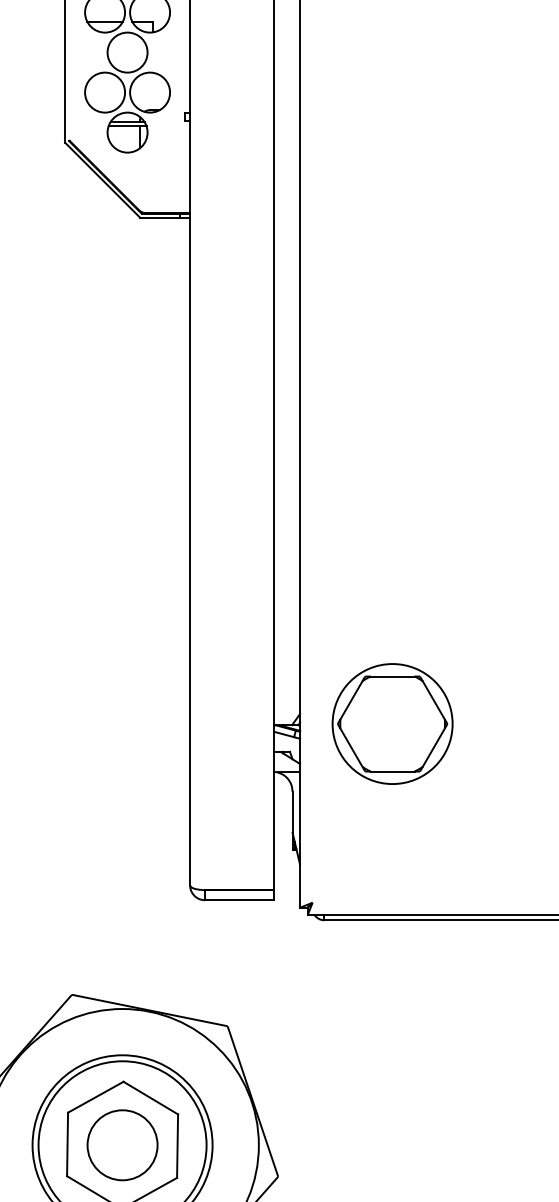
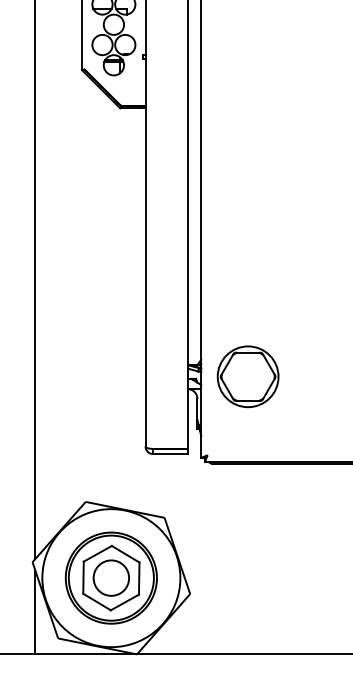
part: (391, 723) -> (247, 376), moved

